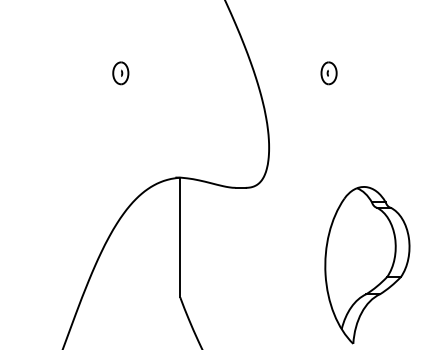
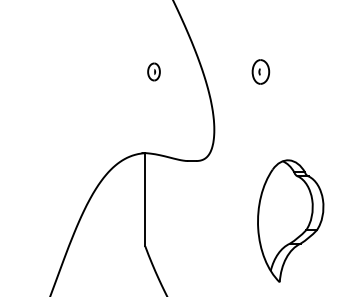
part: (120, 72) -> (153, 71), moved
part: (328, 72) -> (260, 71), size x1.4

